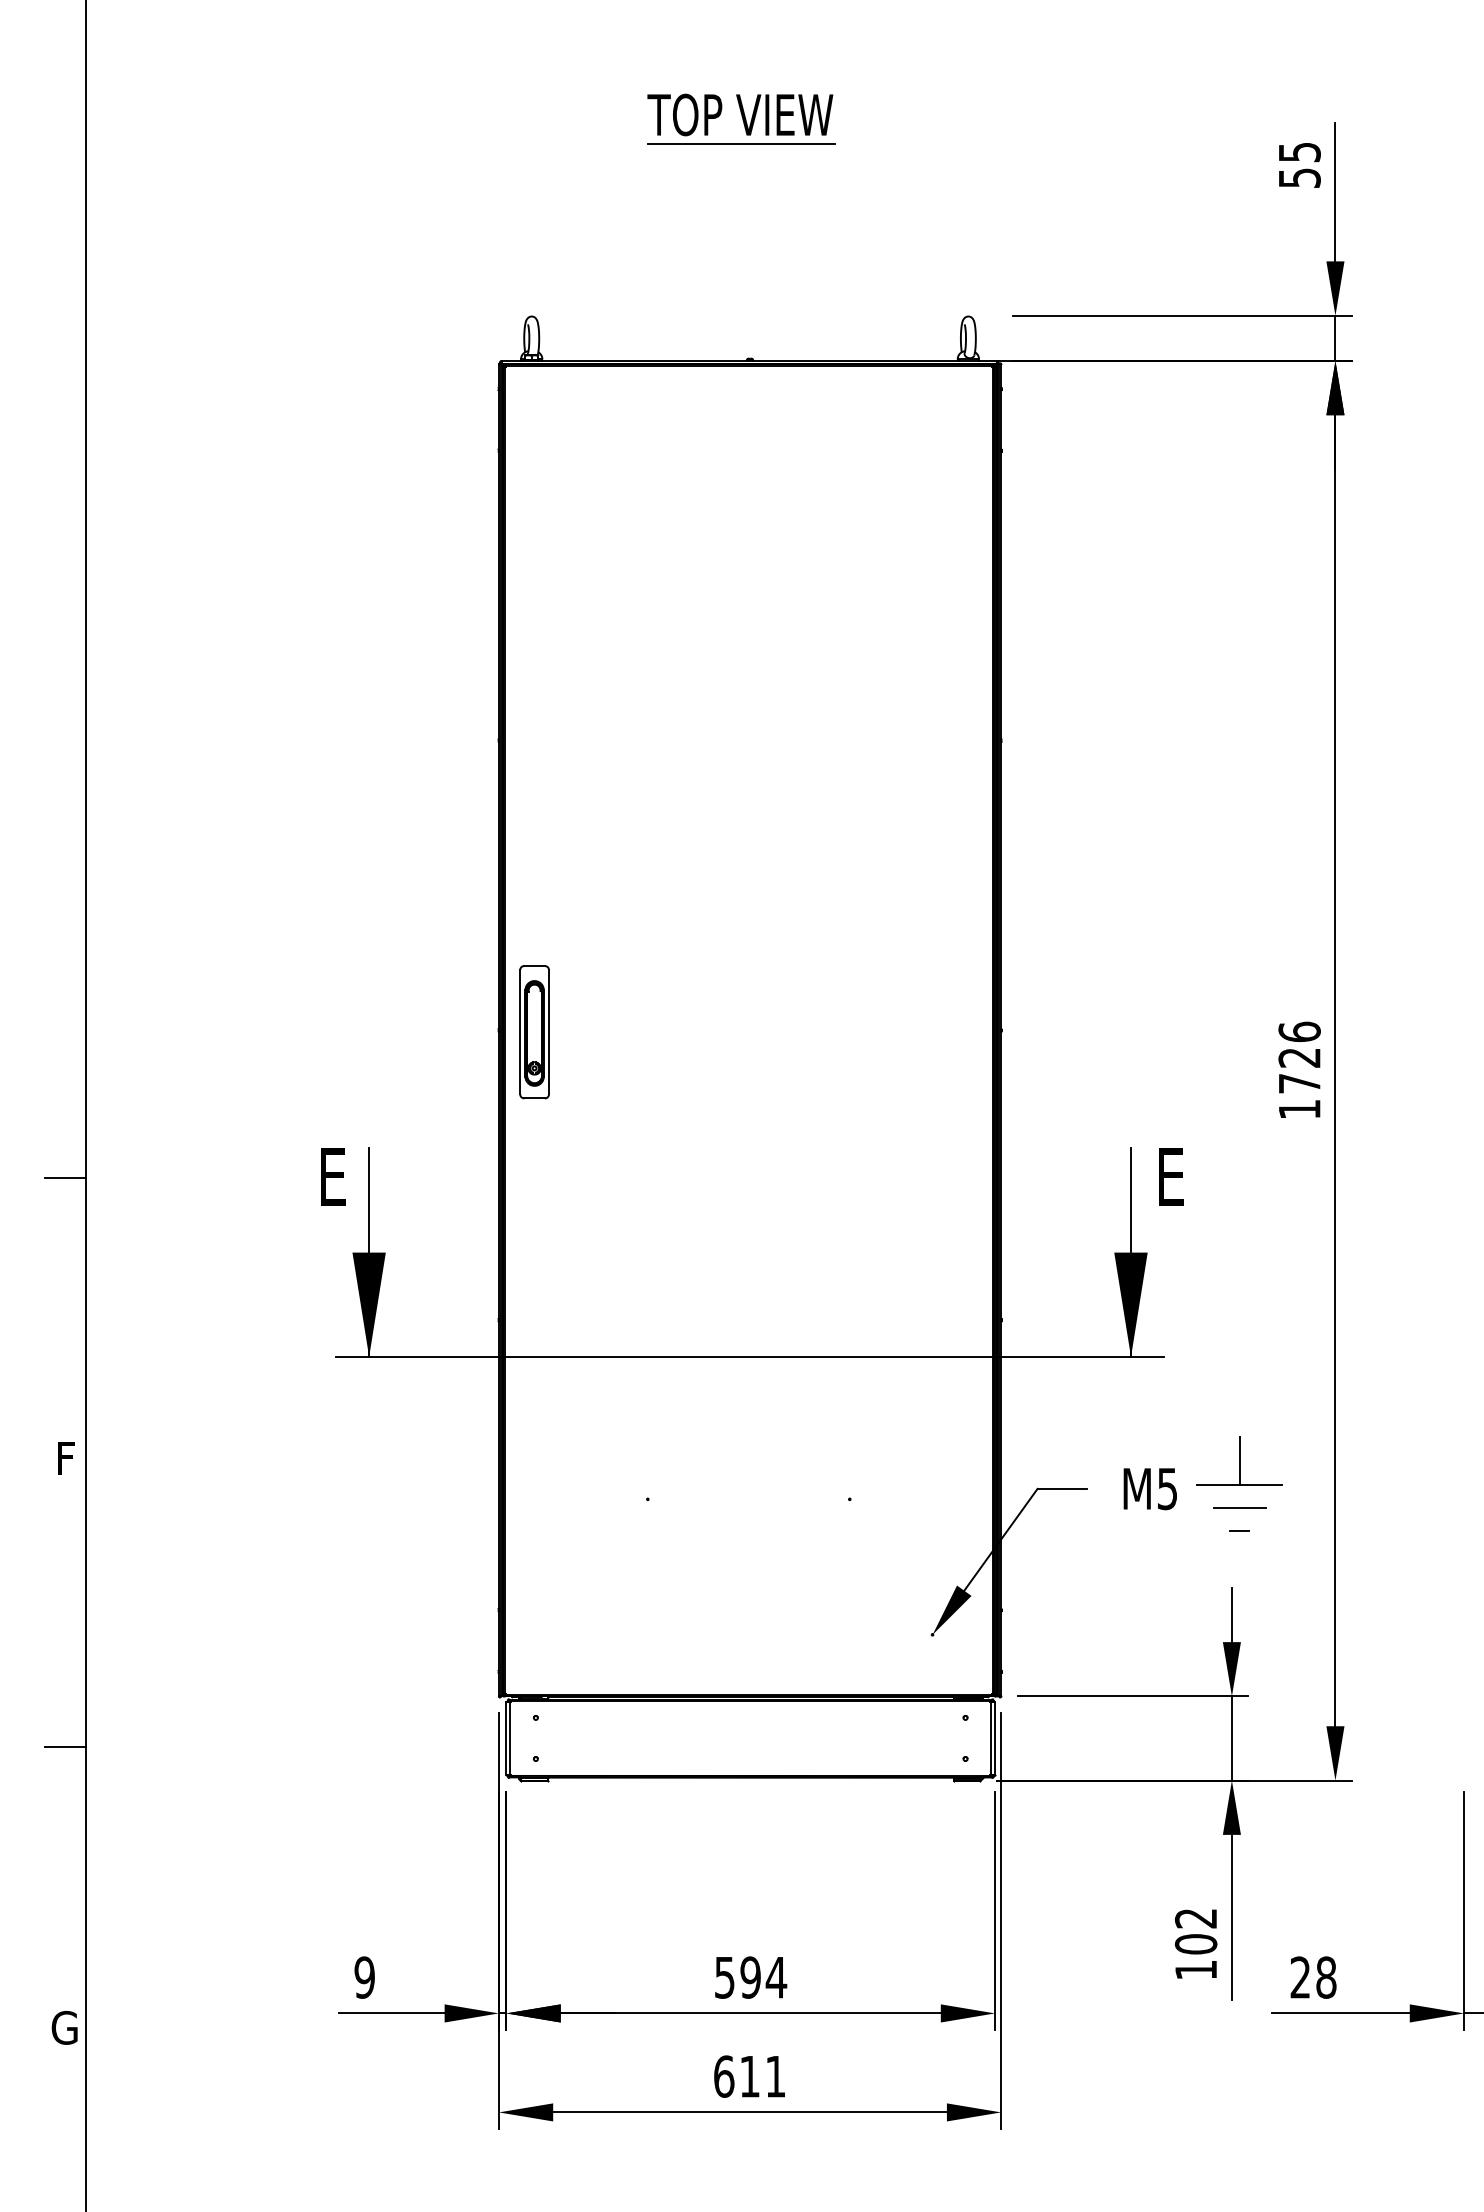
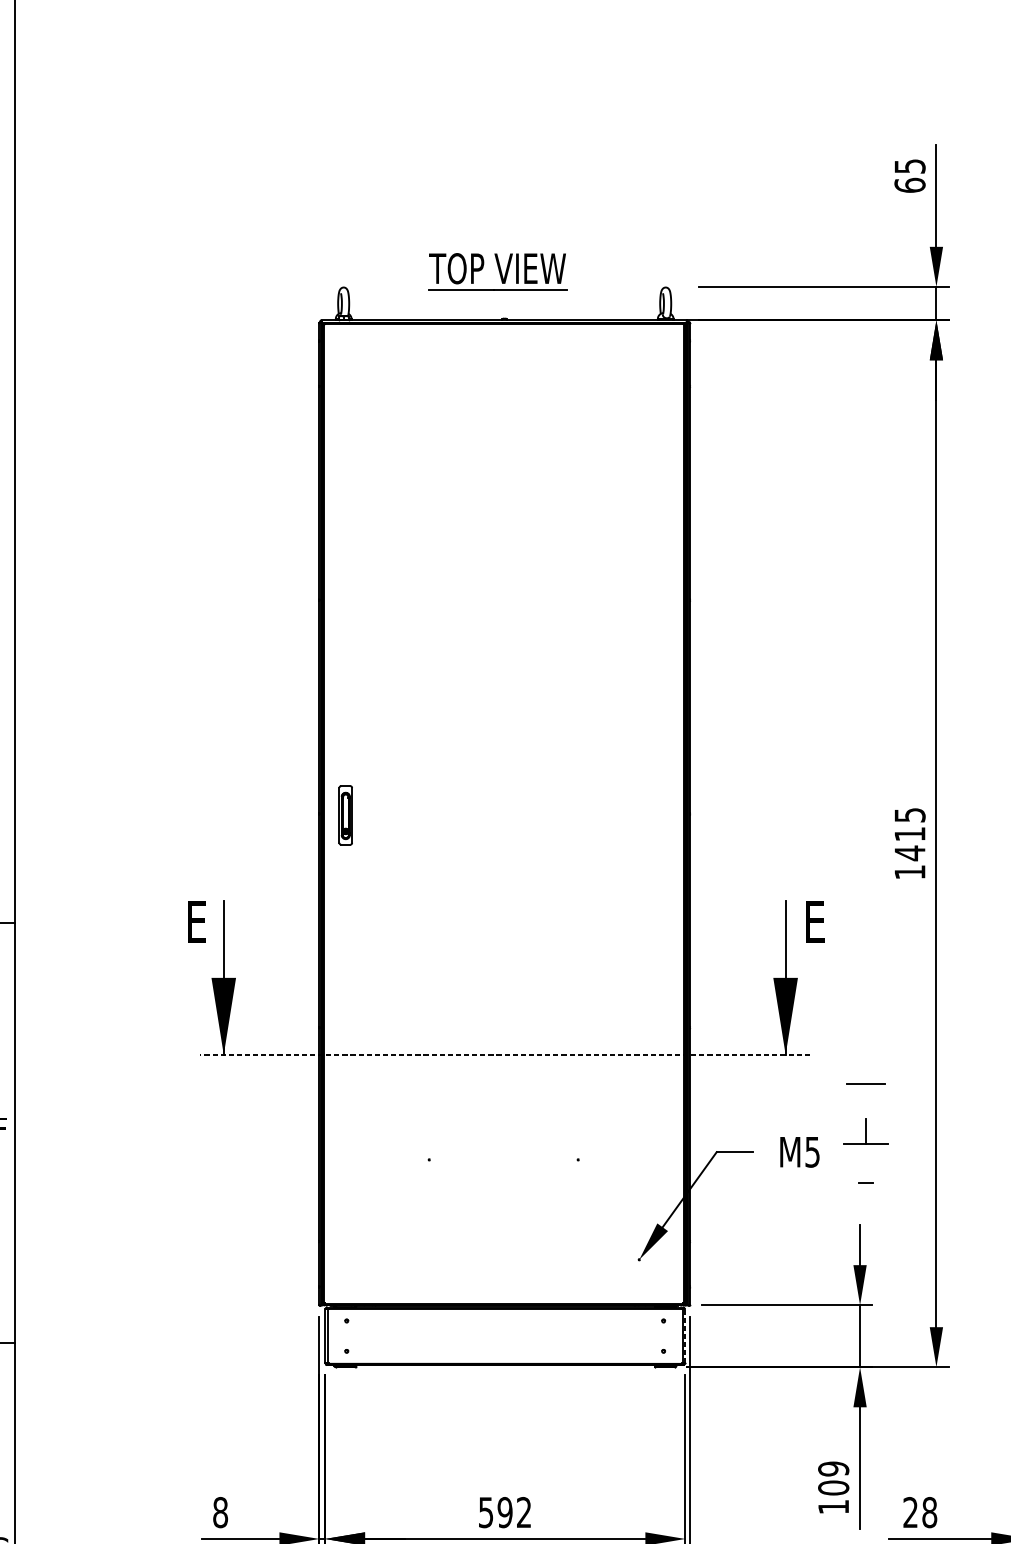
part: (741, 118) -> (498, 271), moved
text: (1299, 177) -> (909, 184), 55 -> 65
part: (534, 1032) -> (345, 815), size x0.6
text: (1299, 1057) -> (909, 833), 1726 -> 1415
line: (750, 1357) -> (505, 1055), solid -> dashed
part: (1239, 1460) -> (865, 1131), size x0.7
line: (1239, 1507) -> (865, 1084), moved
line: (995, 1738) -> (685, 1336), solid -> dashed
text: (1196, 1918) -> (833, 1468), 102 -> 109
text: (364, 1977) -> (220, 1512), 9 -> 8
text: (776, 1977) -> (524, 1512), 594 -> 592

